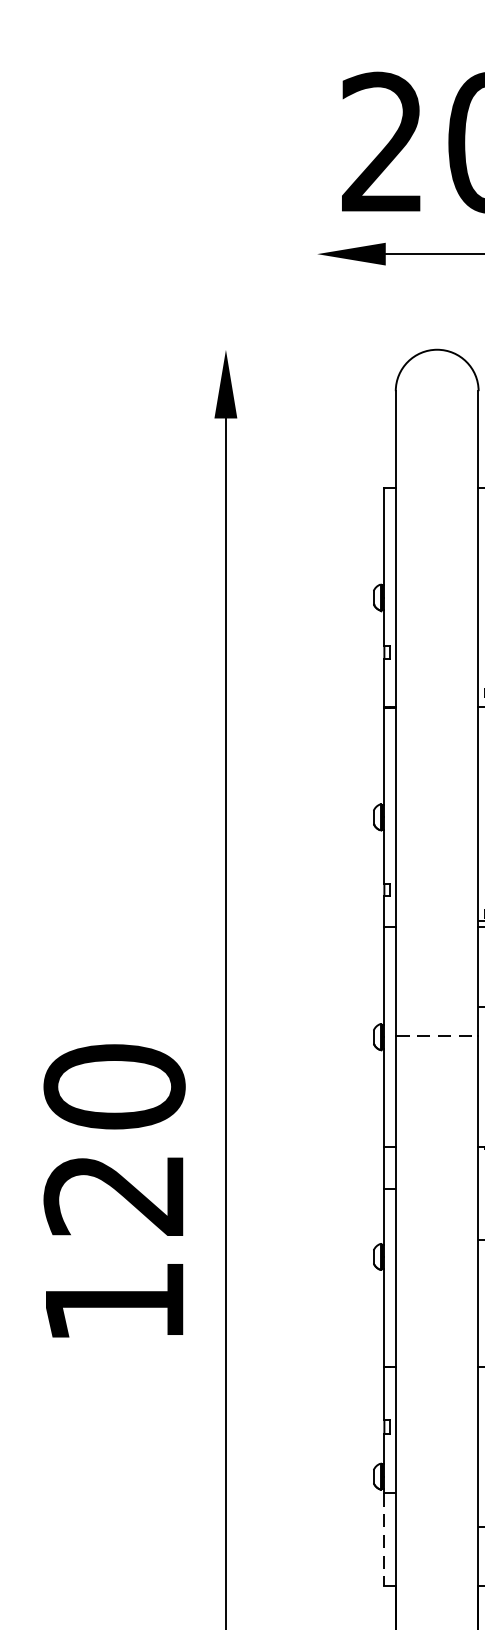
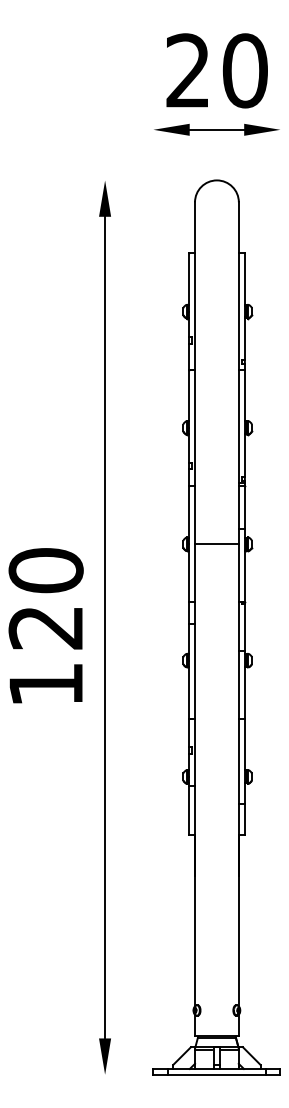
line: (436, 1035) -> (216, 543), dashed -> solid
line: (383, 1540) -> (188, 810), dashed -> solid

